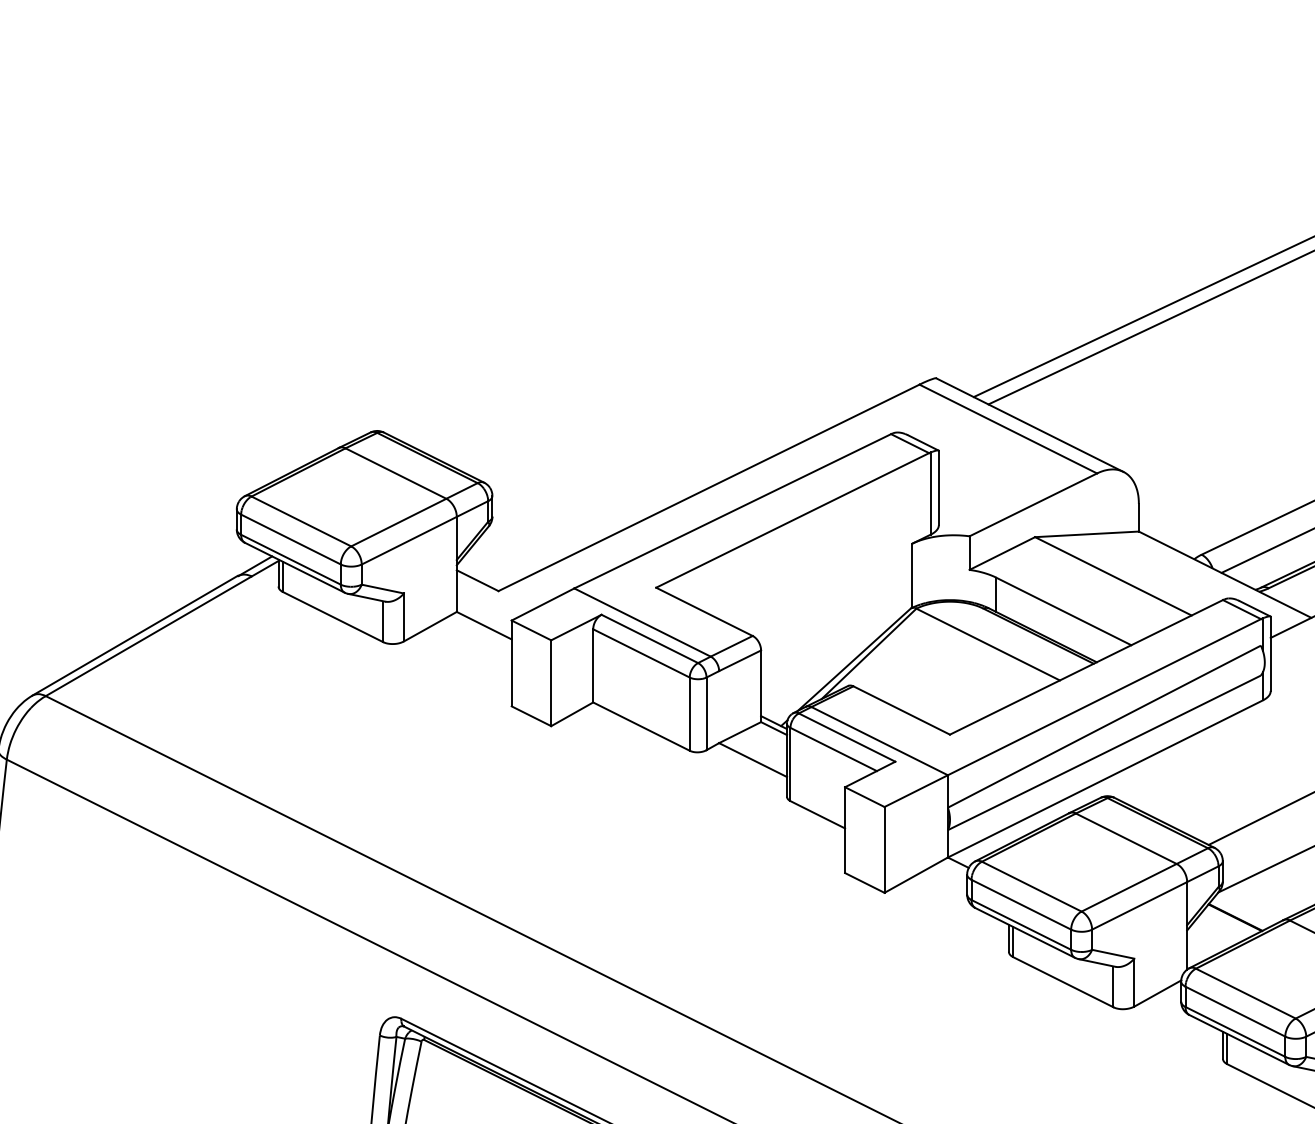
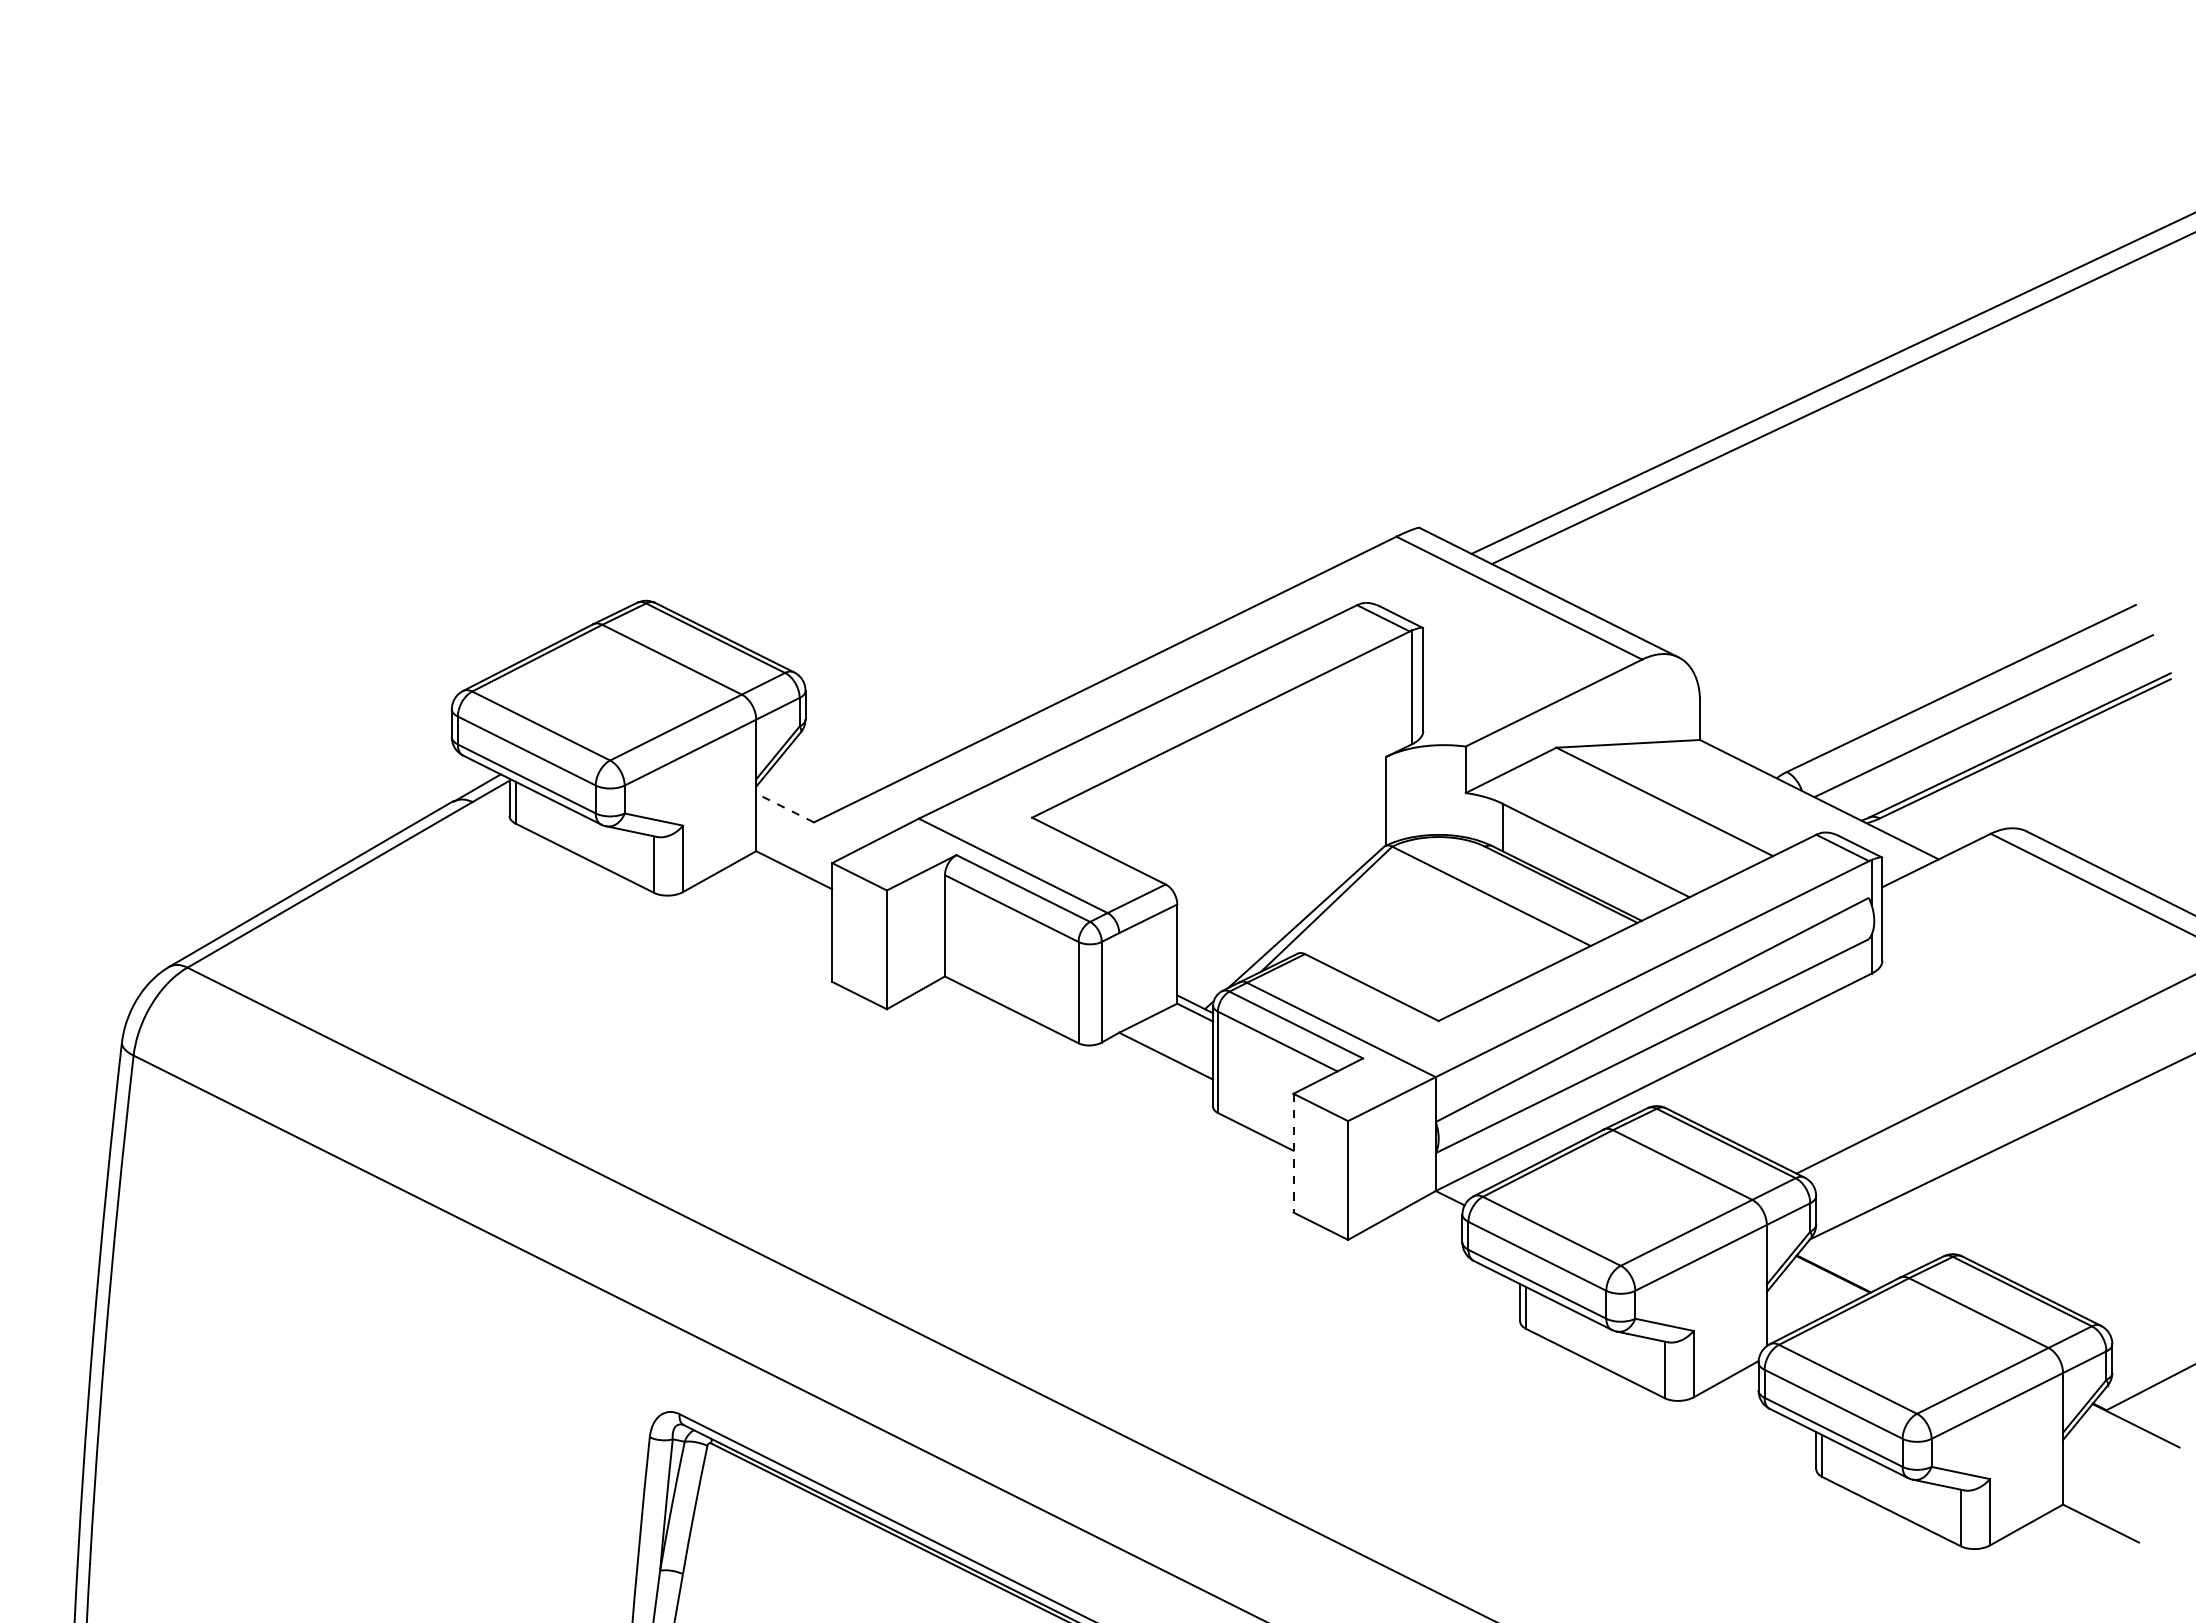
line: (477, 580) -> (784, 807), solid -> dashed
line: (845, 830) -> (1293, 1153), solid -> dashed

